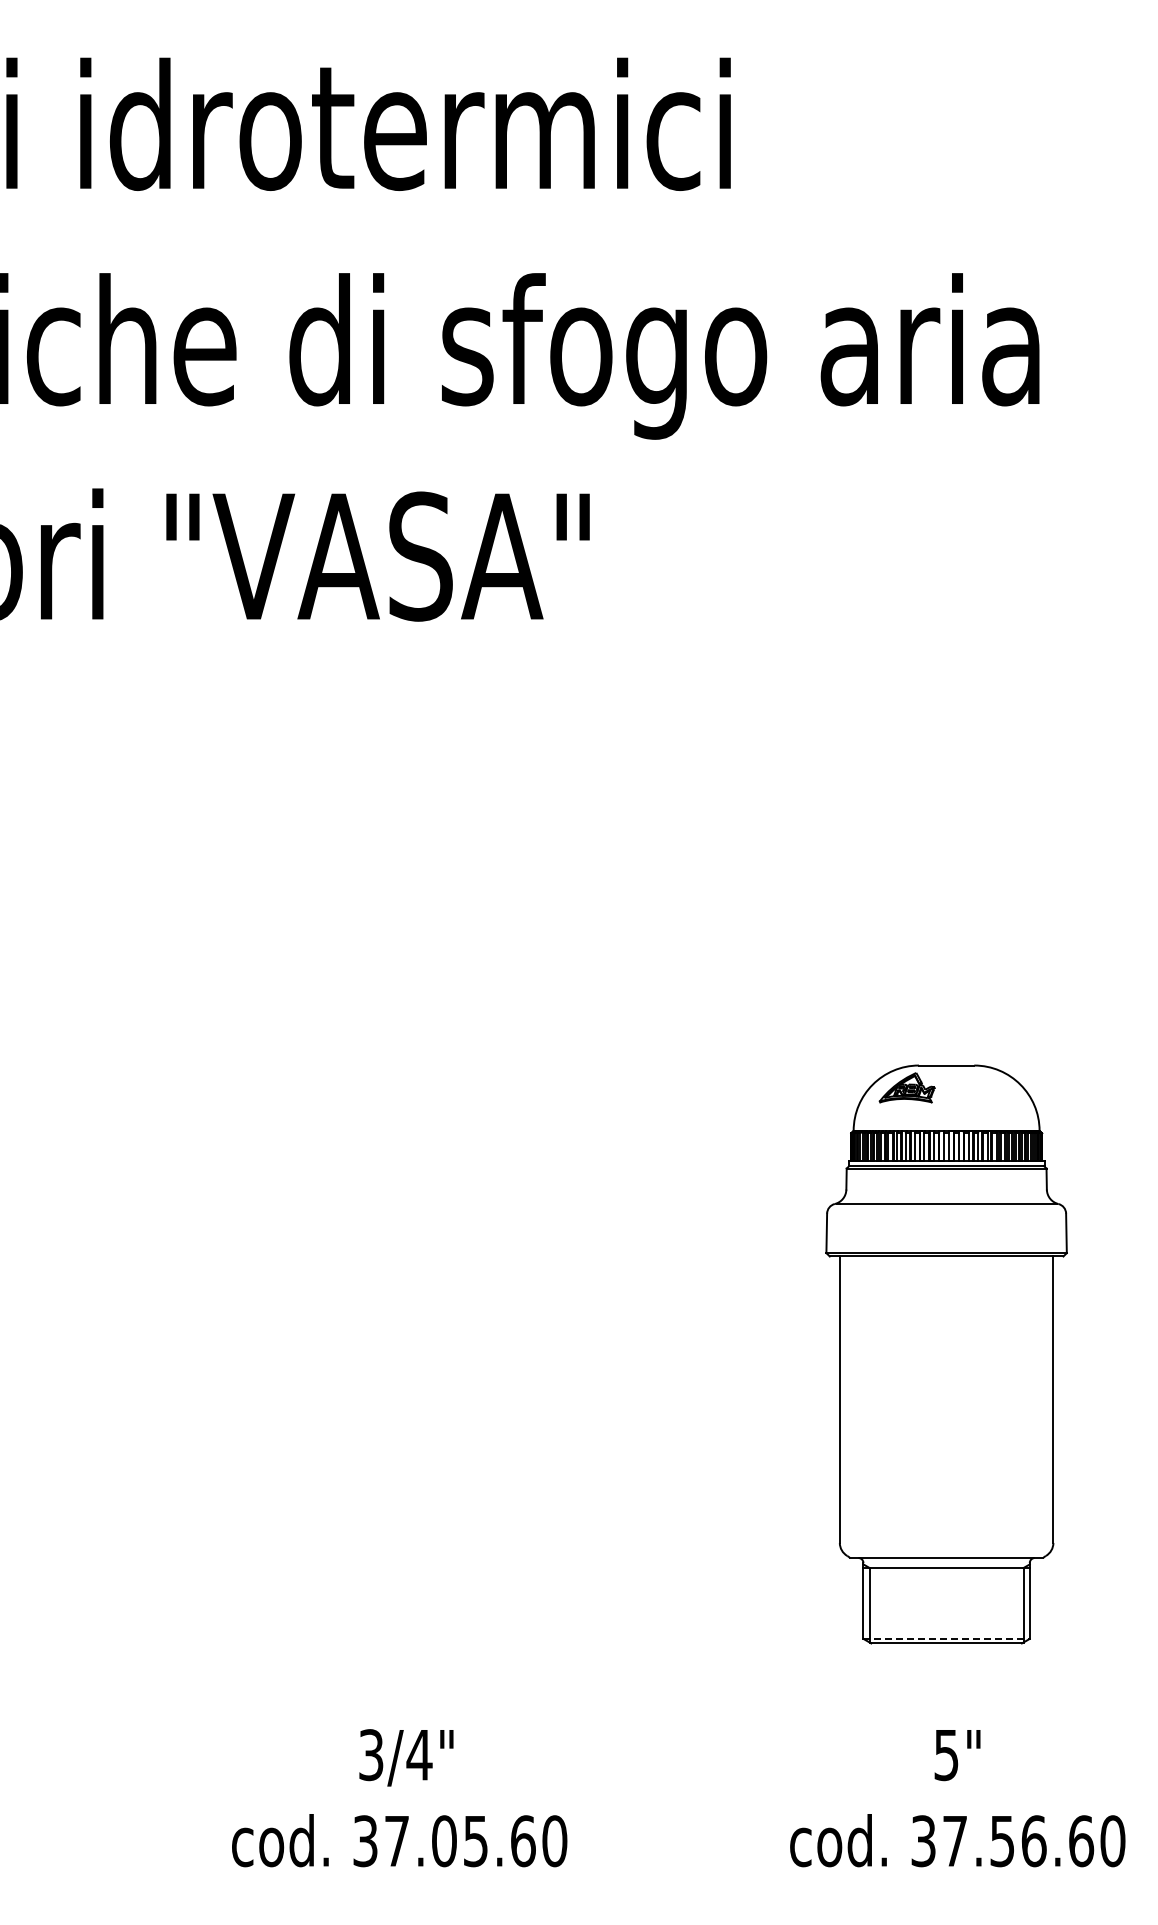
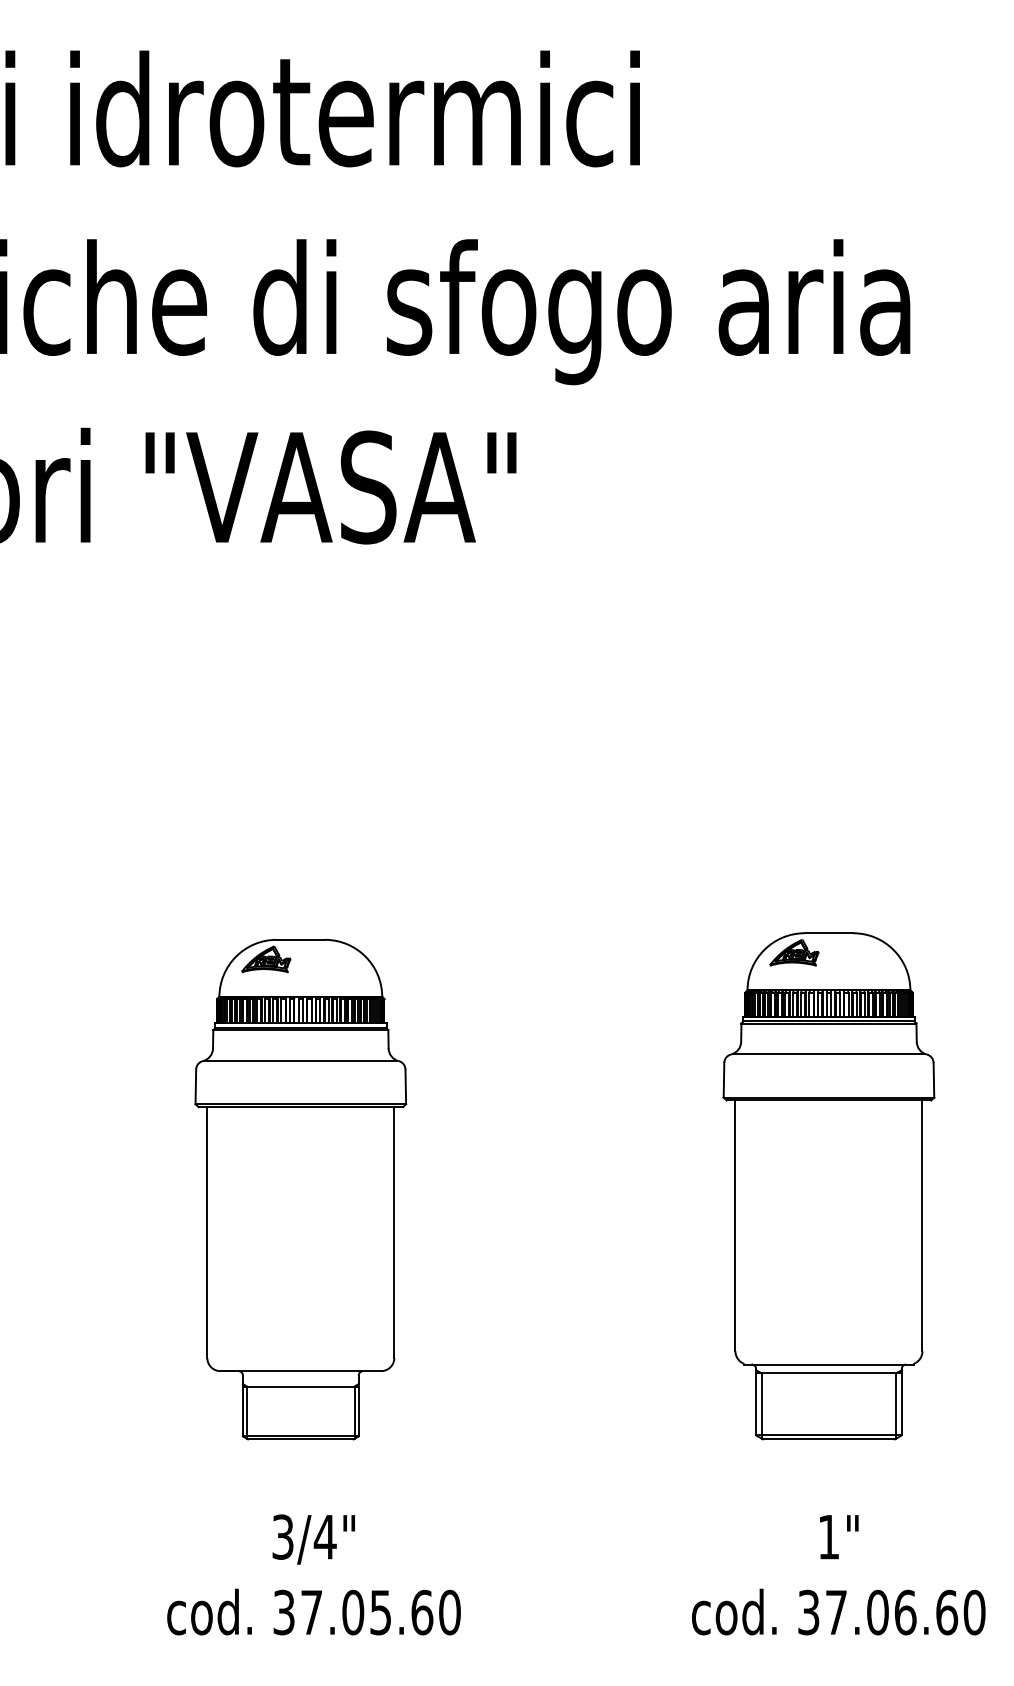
part: (343, 1358) -> (300, 1189), added
line: (947, 1638) -> (829, 1435), dashed -> solid
text: (946, 1755) -> (828, 1537), 5" -> 1"
text: (406, 1757) -> (313, 1539), moved
text: (399, 1840) -> (313, 1611), moved
text: (1002, 1841) -> (877, 1612), 37.56.60 -> 37.06.60

